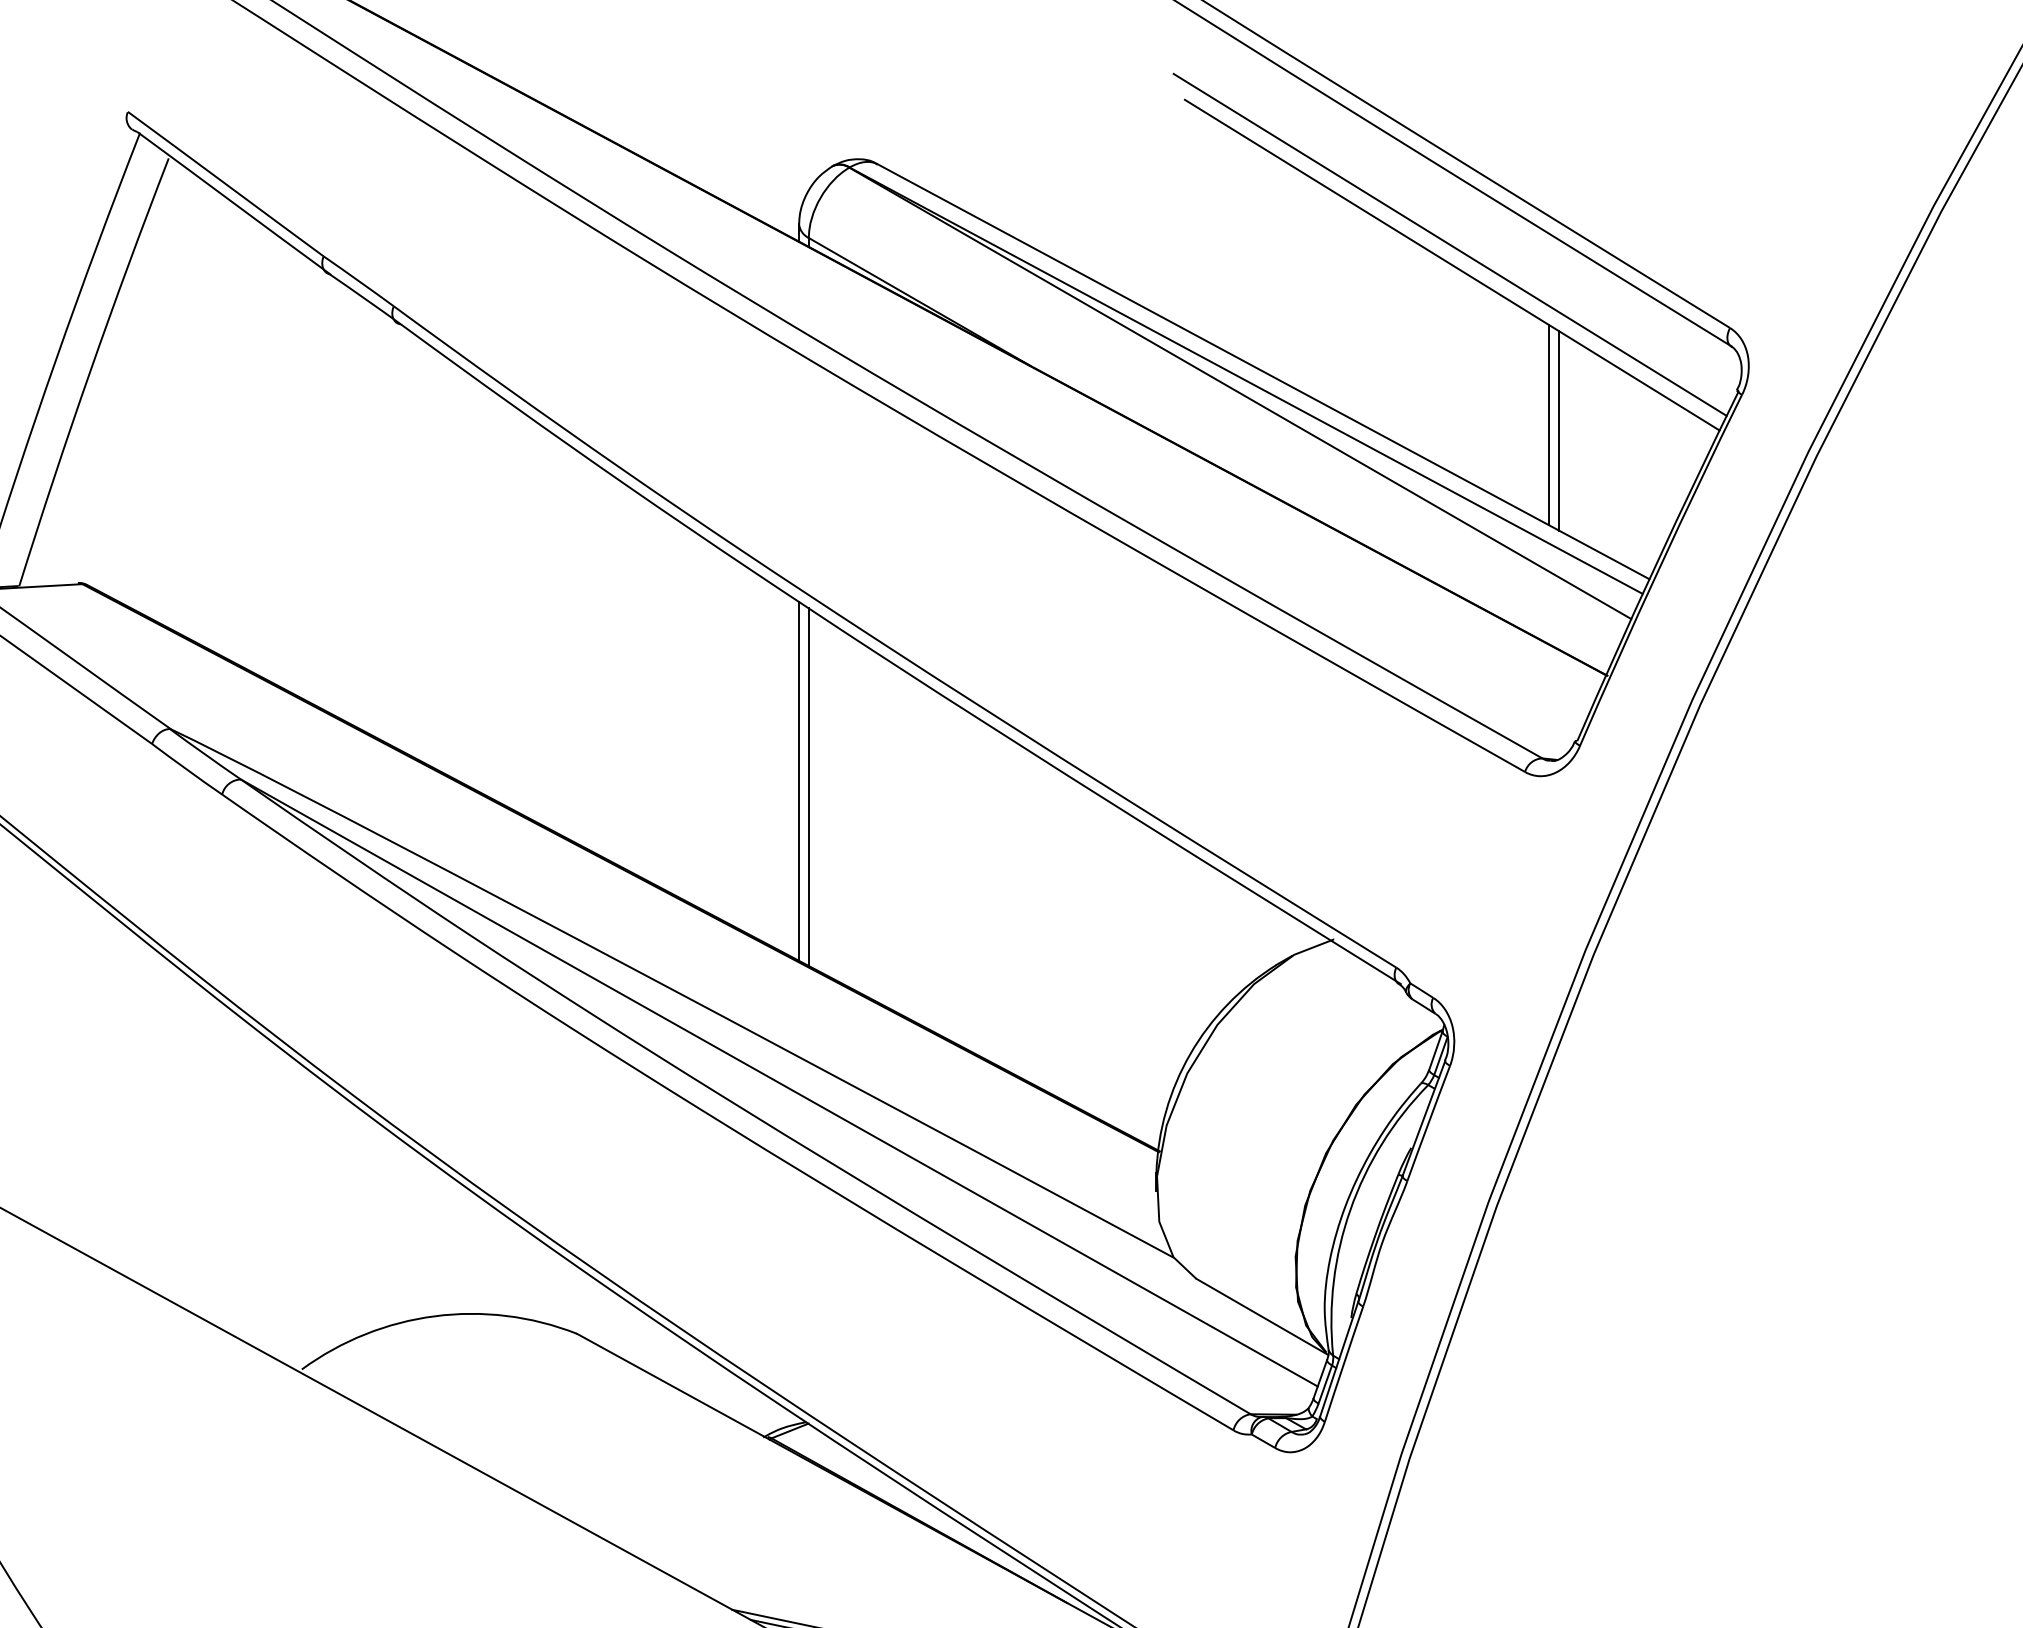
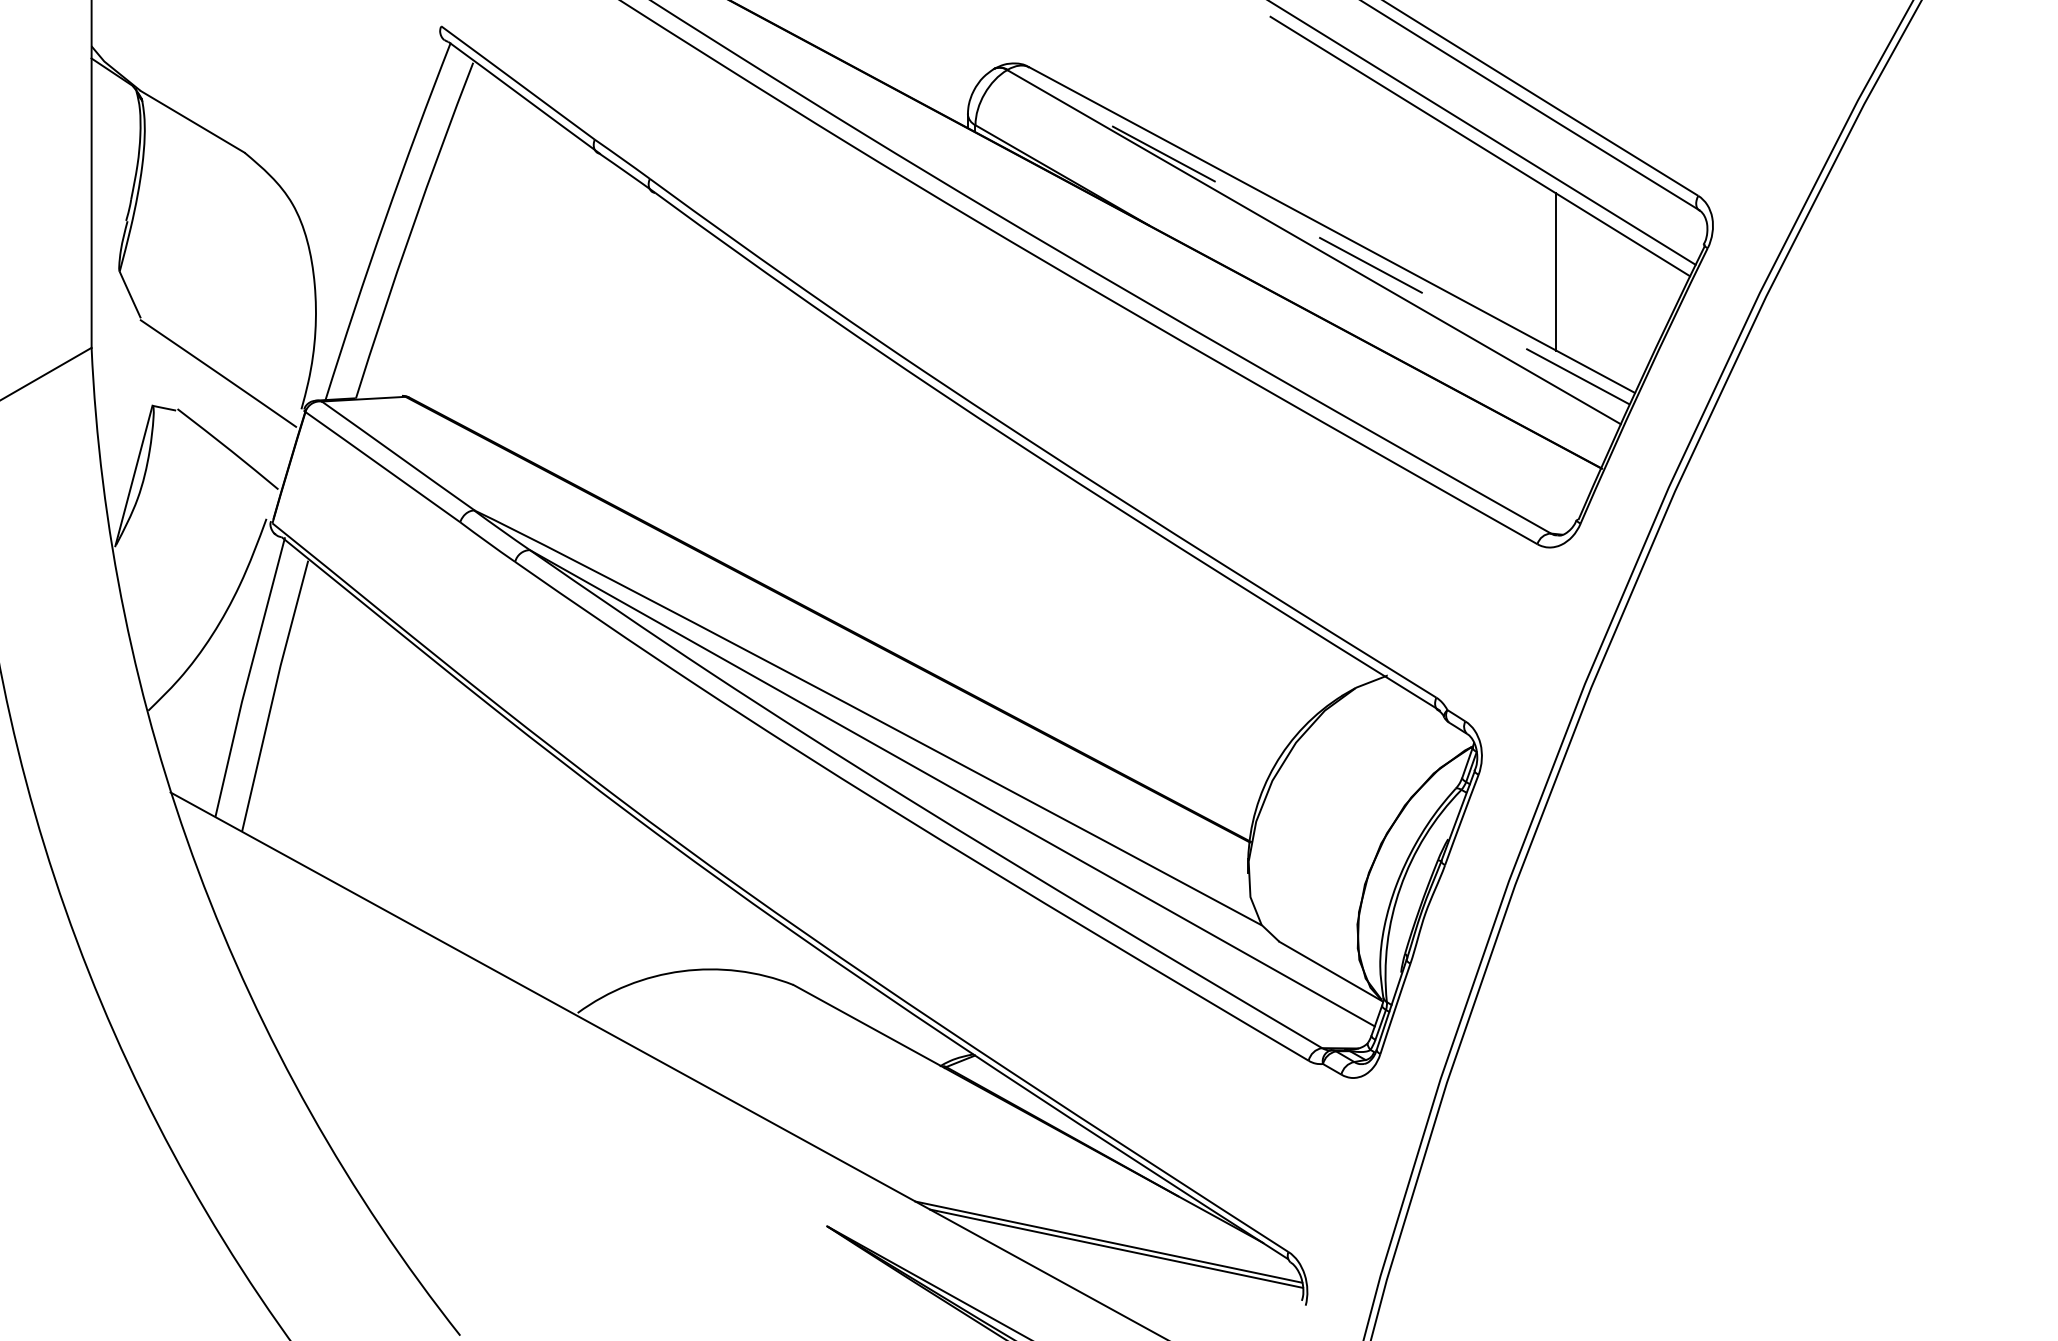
line: (1246, 379) -> (1318, 236), solid -> dashed
line: (1558, 430) -> (1563, 276), removed
line: (798, 781) -> (967, 551), removed
line: (808, 786) -> (975, 555), removed

